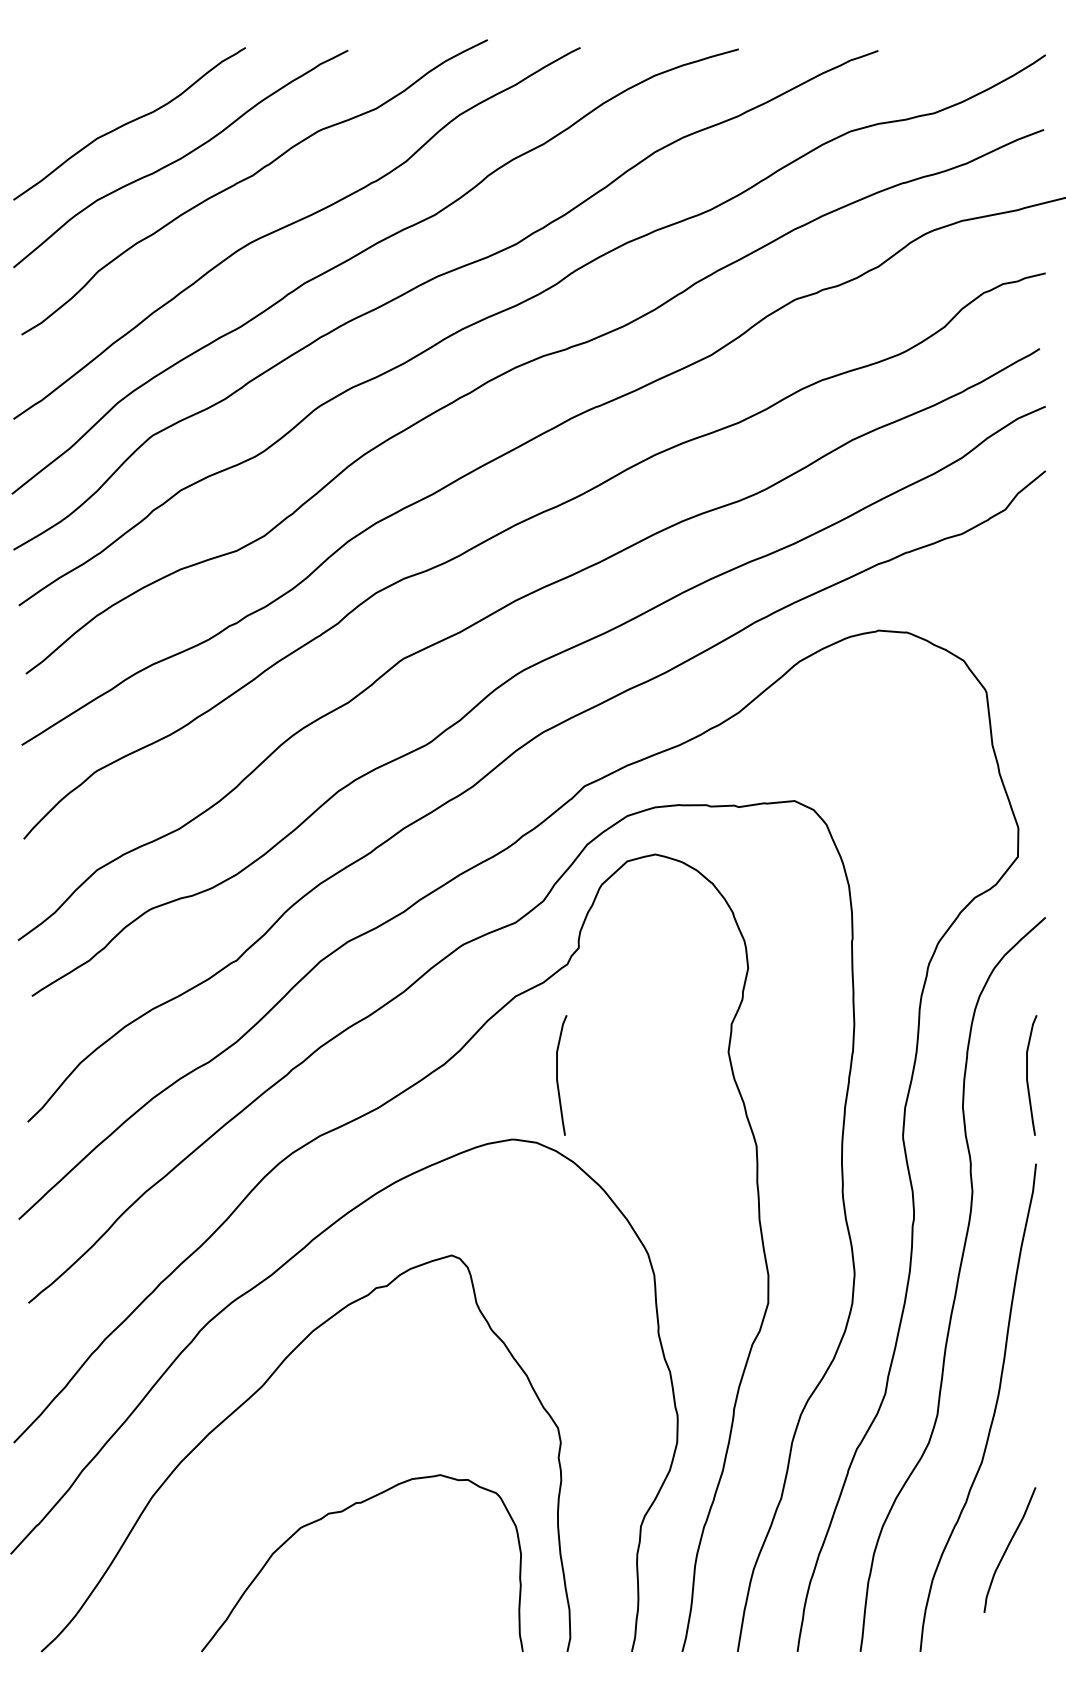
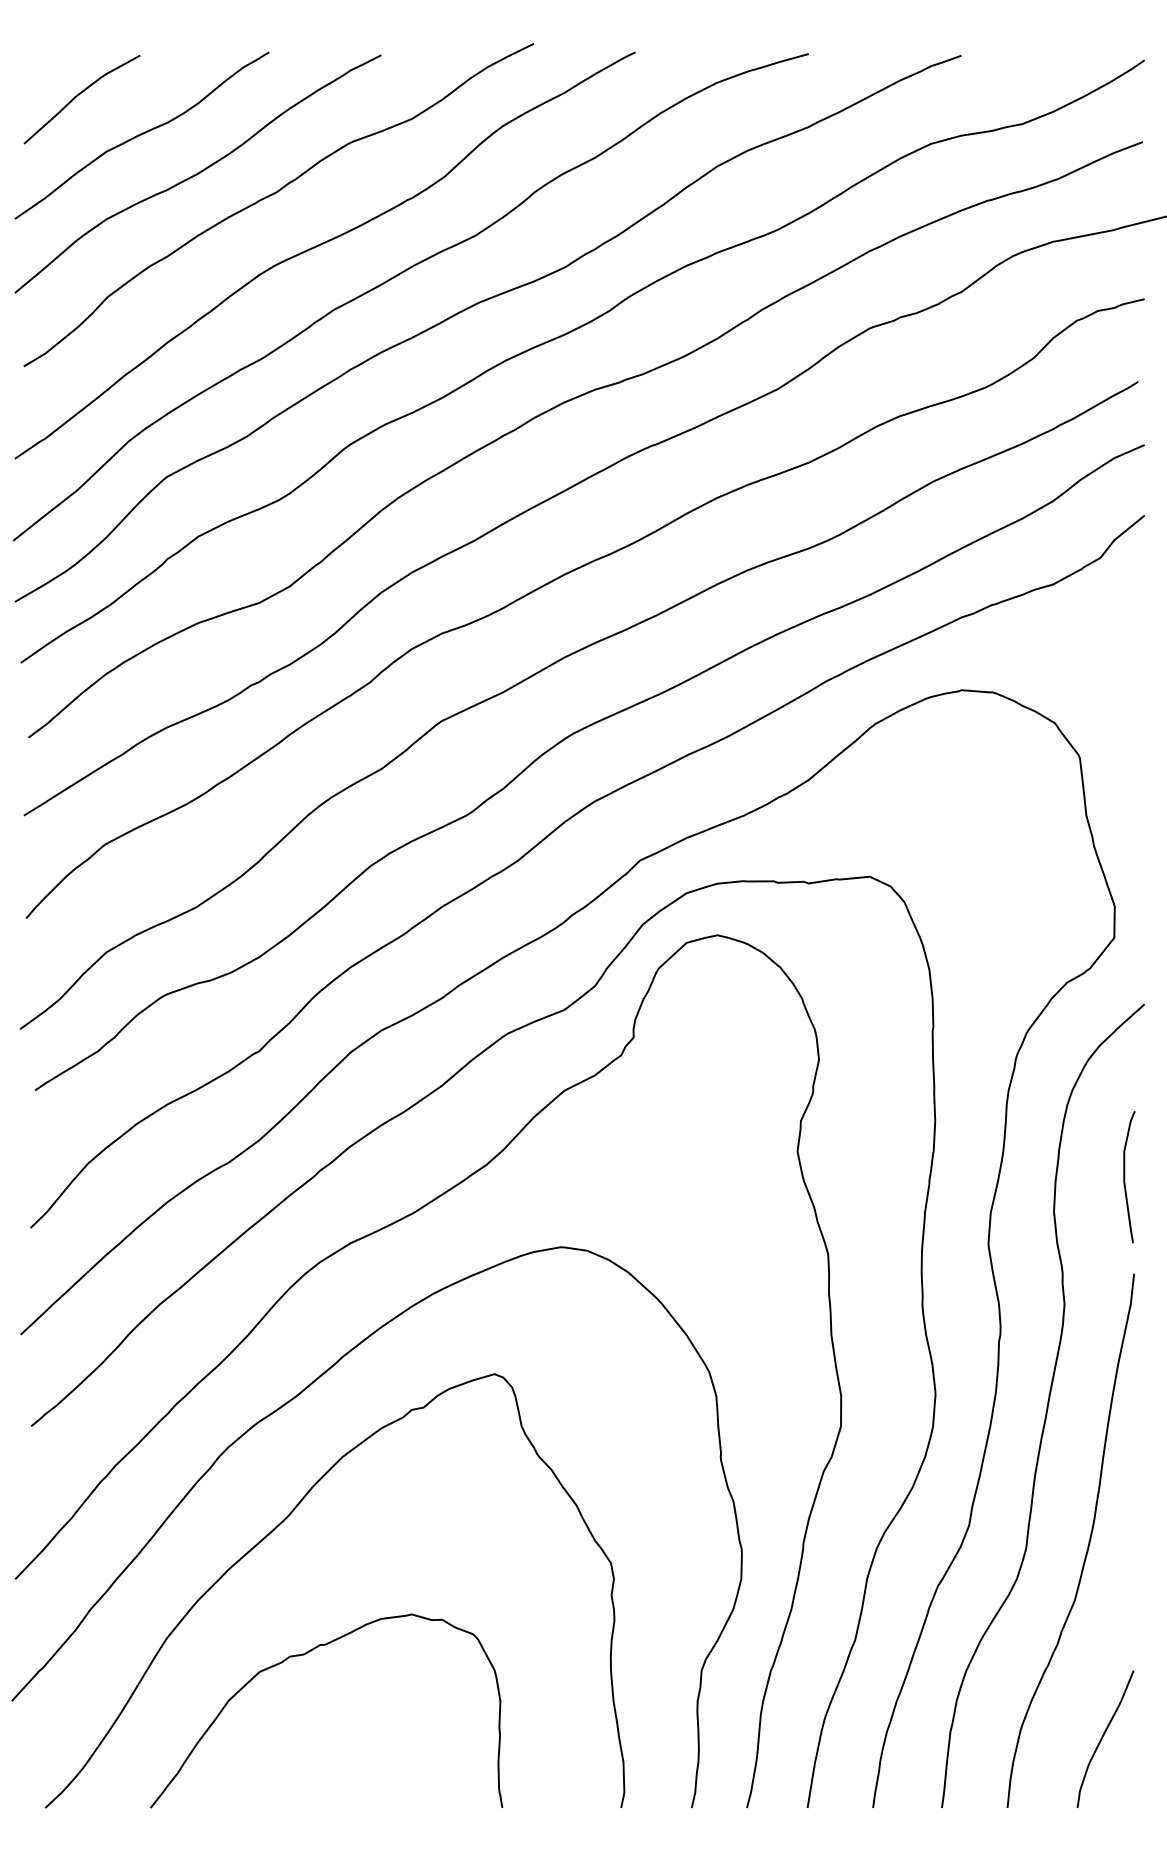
curve: (73, 86) -> (80, 94), added
curve: (557, 1075) -> (610, 1177), removed
curve: (342, 1512) -> (304, 1655), moved
curve: (1007, 1549) -> (1102, 1738), moved

